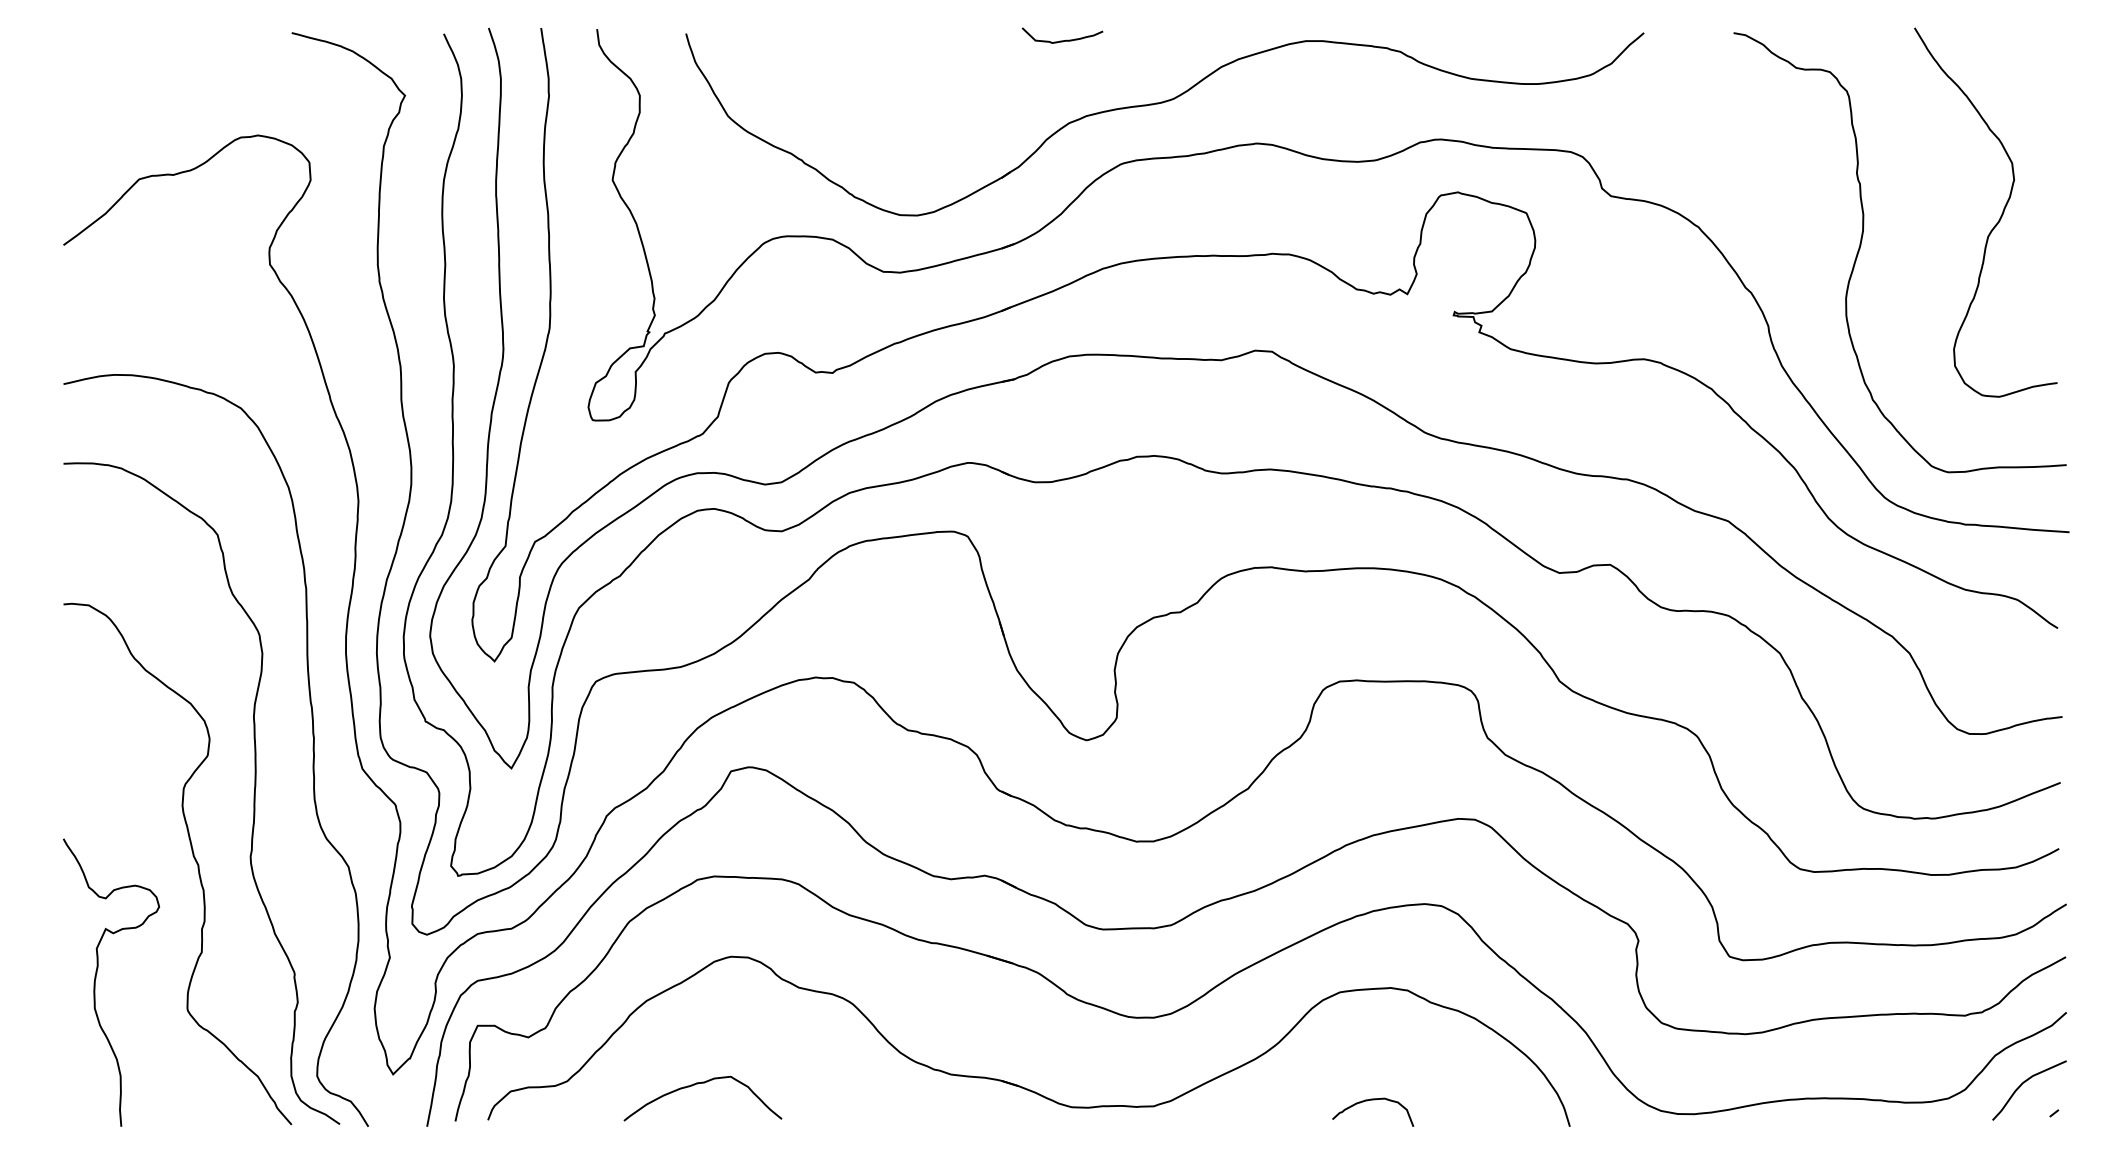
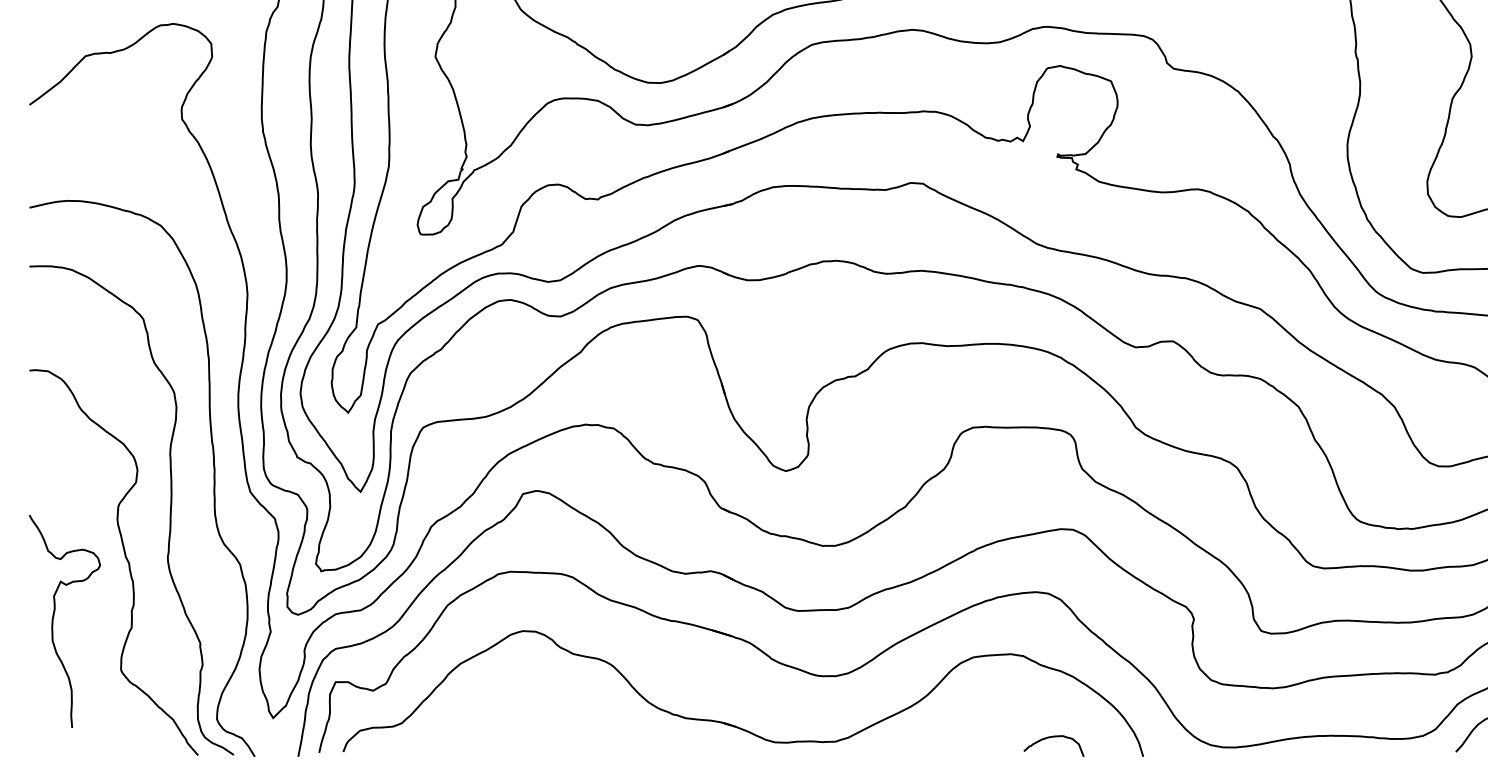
curve: (96, 978) -> (53, 618), moved
curve: (698, 1084) -> (498, 725), removed
curve: (1373, 1100) -> (1054, 737), moved

